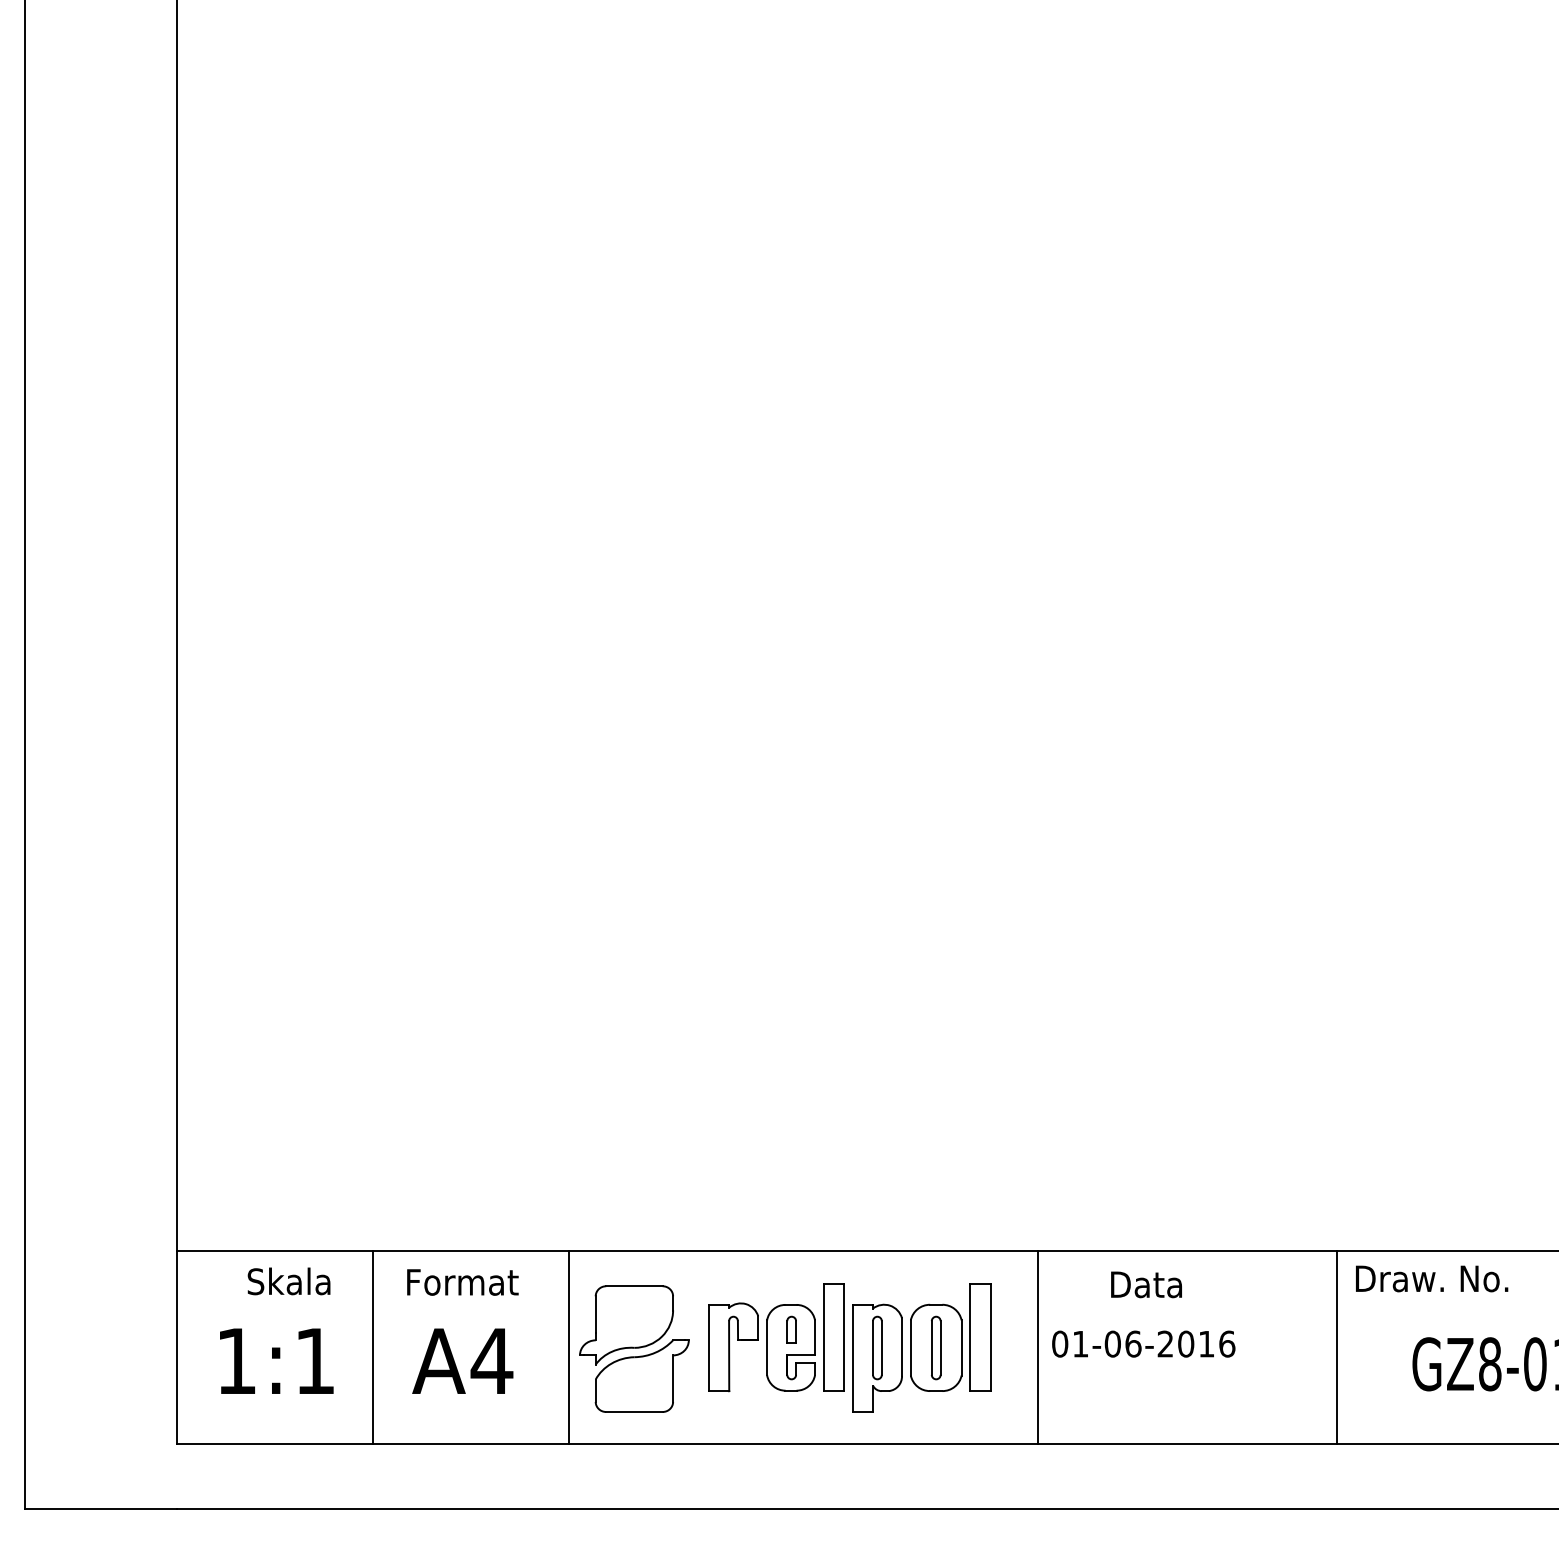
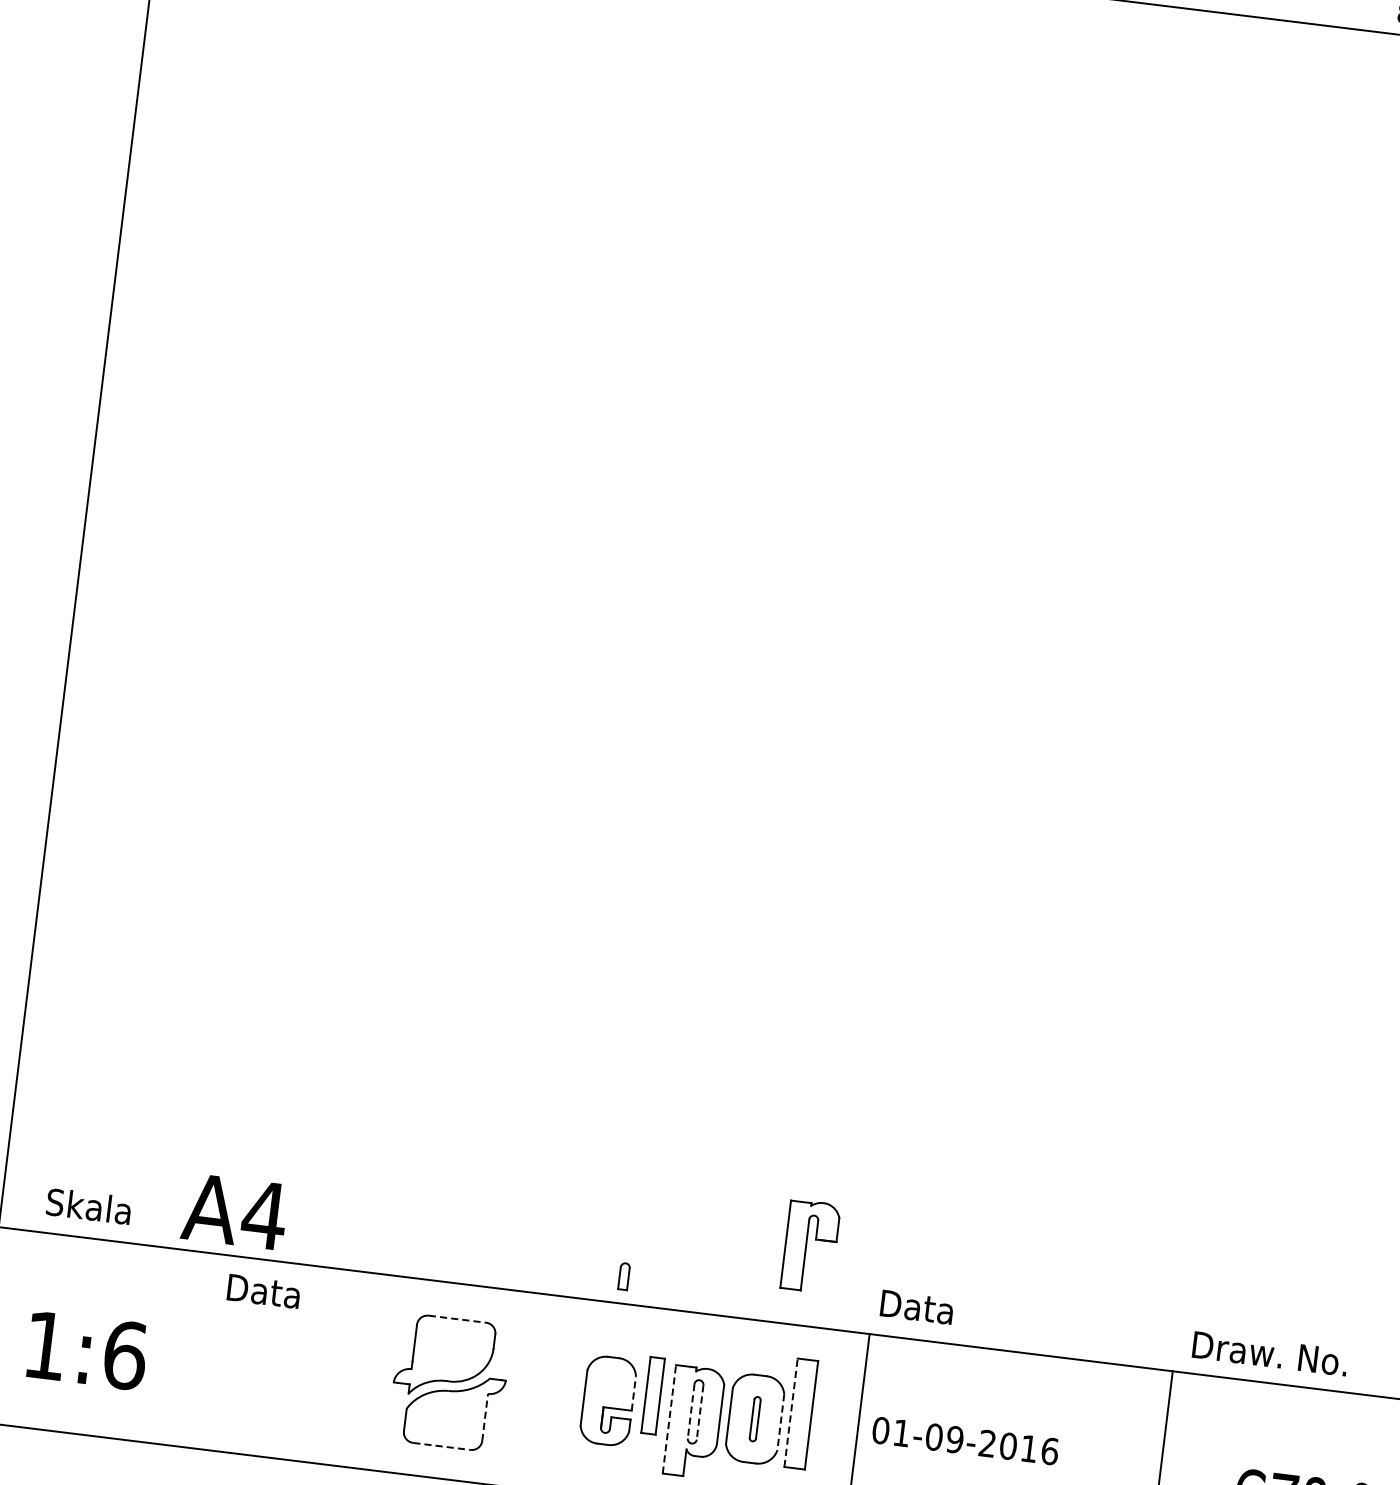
text: (1432, 1278) -> (1270, 1353), moved
text: (288, 1281) -> (88, 1206), moved
text: (464, 1282) -> (286, 1294), Format -> Data
text: (1146, 1284) -> (917, 1307), moved
line: (634, 1286) -> (457, 1319), solid -> dashed
part: (791, 1329) -> (624, 1276), moved
line: (815, 1337) -> (634, 1393), solid -> dashed
part: (833, 1337) -> (652, 1395), size x0.7
line: (970, 1337) -> (791, 1412), solid -> dashed
text: (1133, 1343) -> (955, 1439), 01-06-2016 -> 01-09-2016
line: (372, 1347) -> (184, 1348), removed
line: (569, 1347) -> (384, 1373), removed
part: (733, 1347) -> (810, 1246), moved
part: (936, 1347) -> (755, 1418), size x0.7
line: (961, 1347) -> (780, 1421), solid -> dashed
line: (873, 1348) -> (691, 1411), solid -> dashed
line: (881, 1348) -> (699, 1412), solid -> dashed
line: (852, 1358) -> (669, 1419), solid -> dashed
text: (462, 1360) -> (234, 1210), moved
text: (315, 1361) -> (125, 1355), 1:1 -> 1:6
line: (673, 1378) -> (485, 1417), solid -> dashed
line: (634, 1412) -> (441, 1446), solid -> dashed

